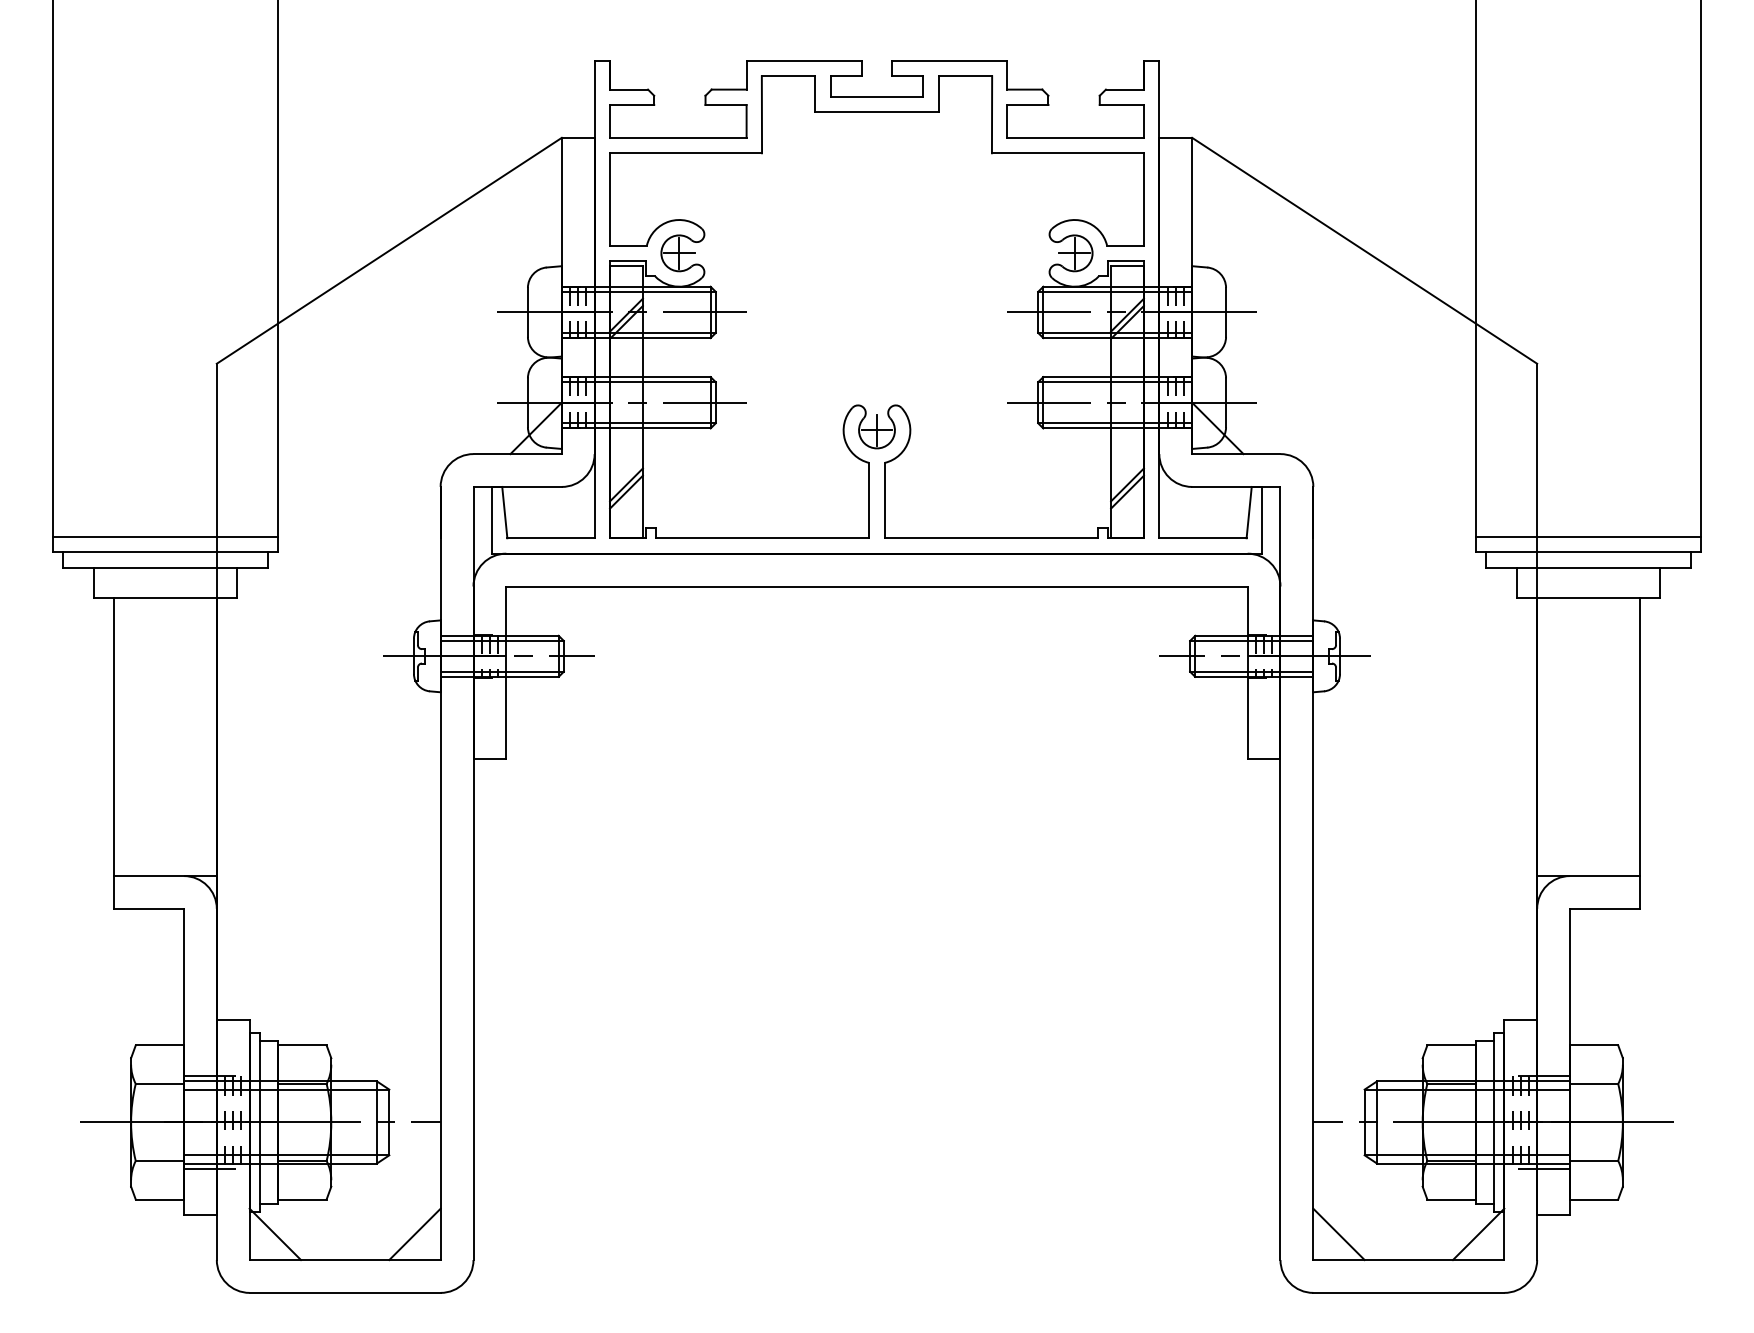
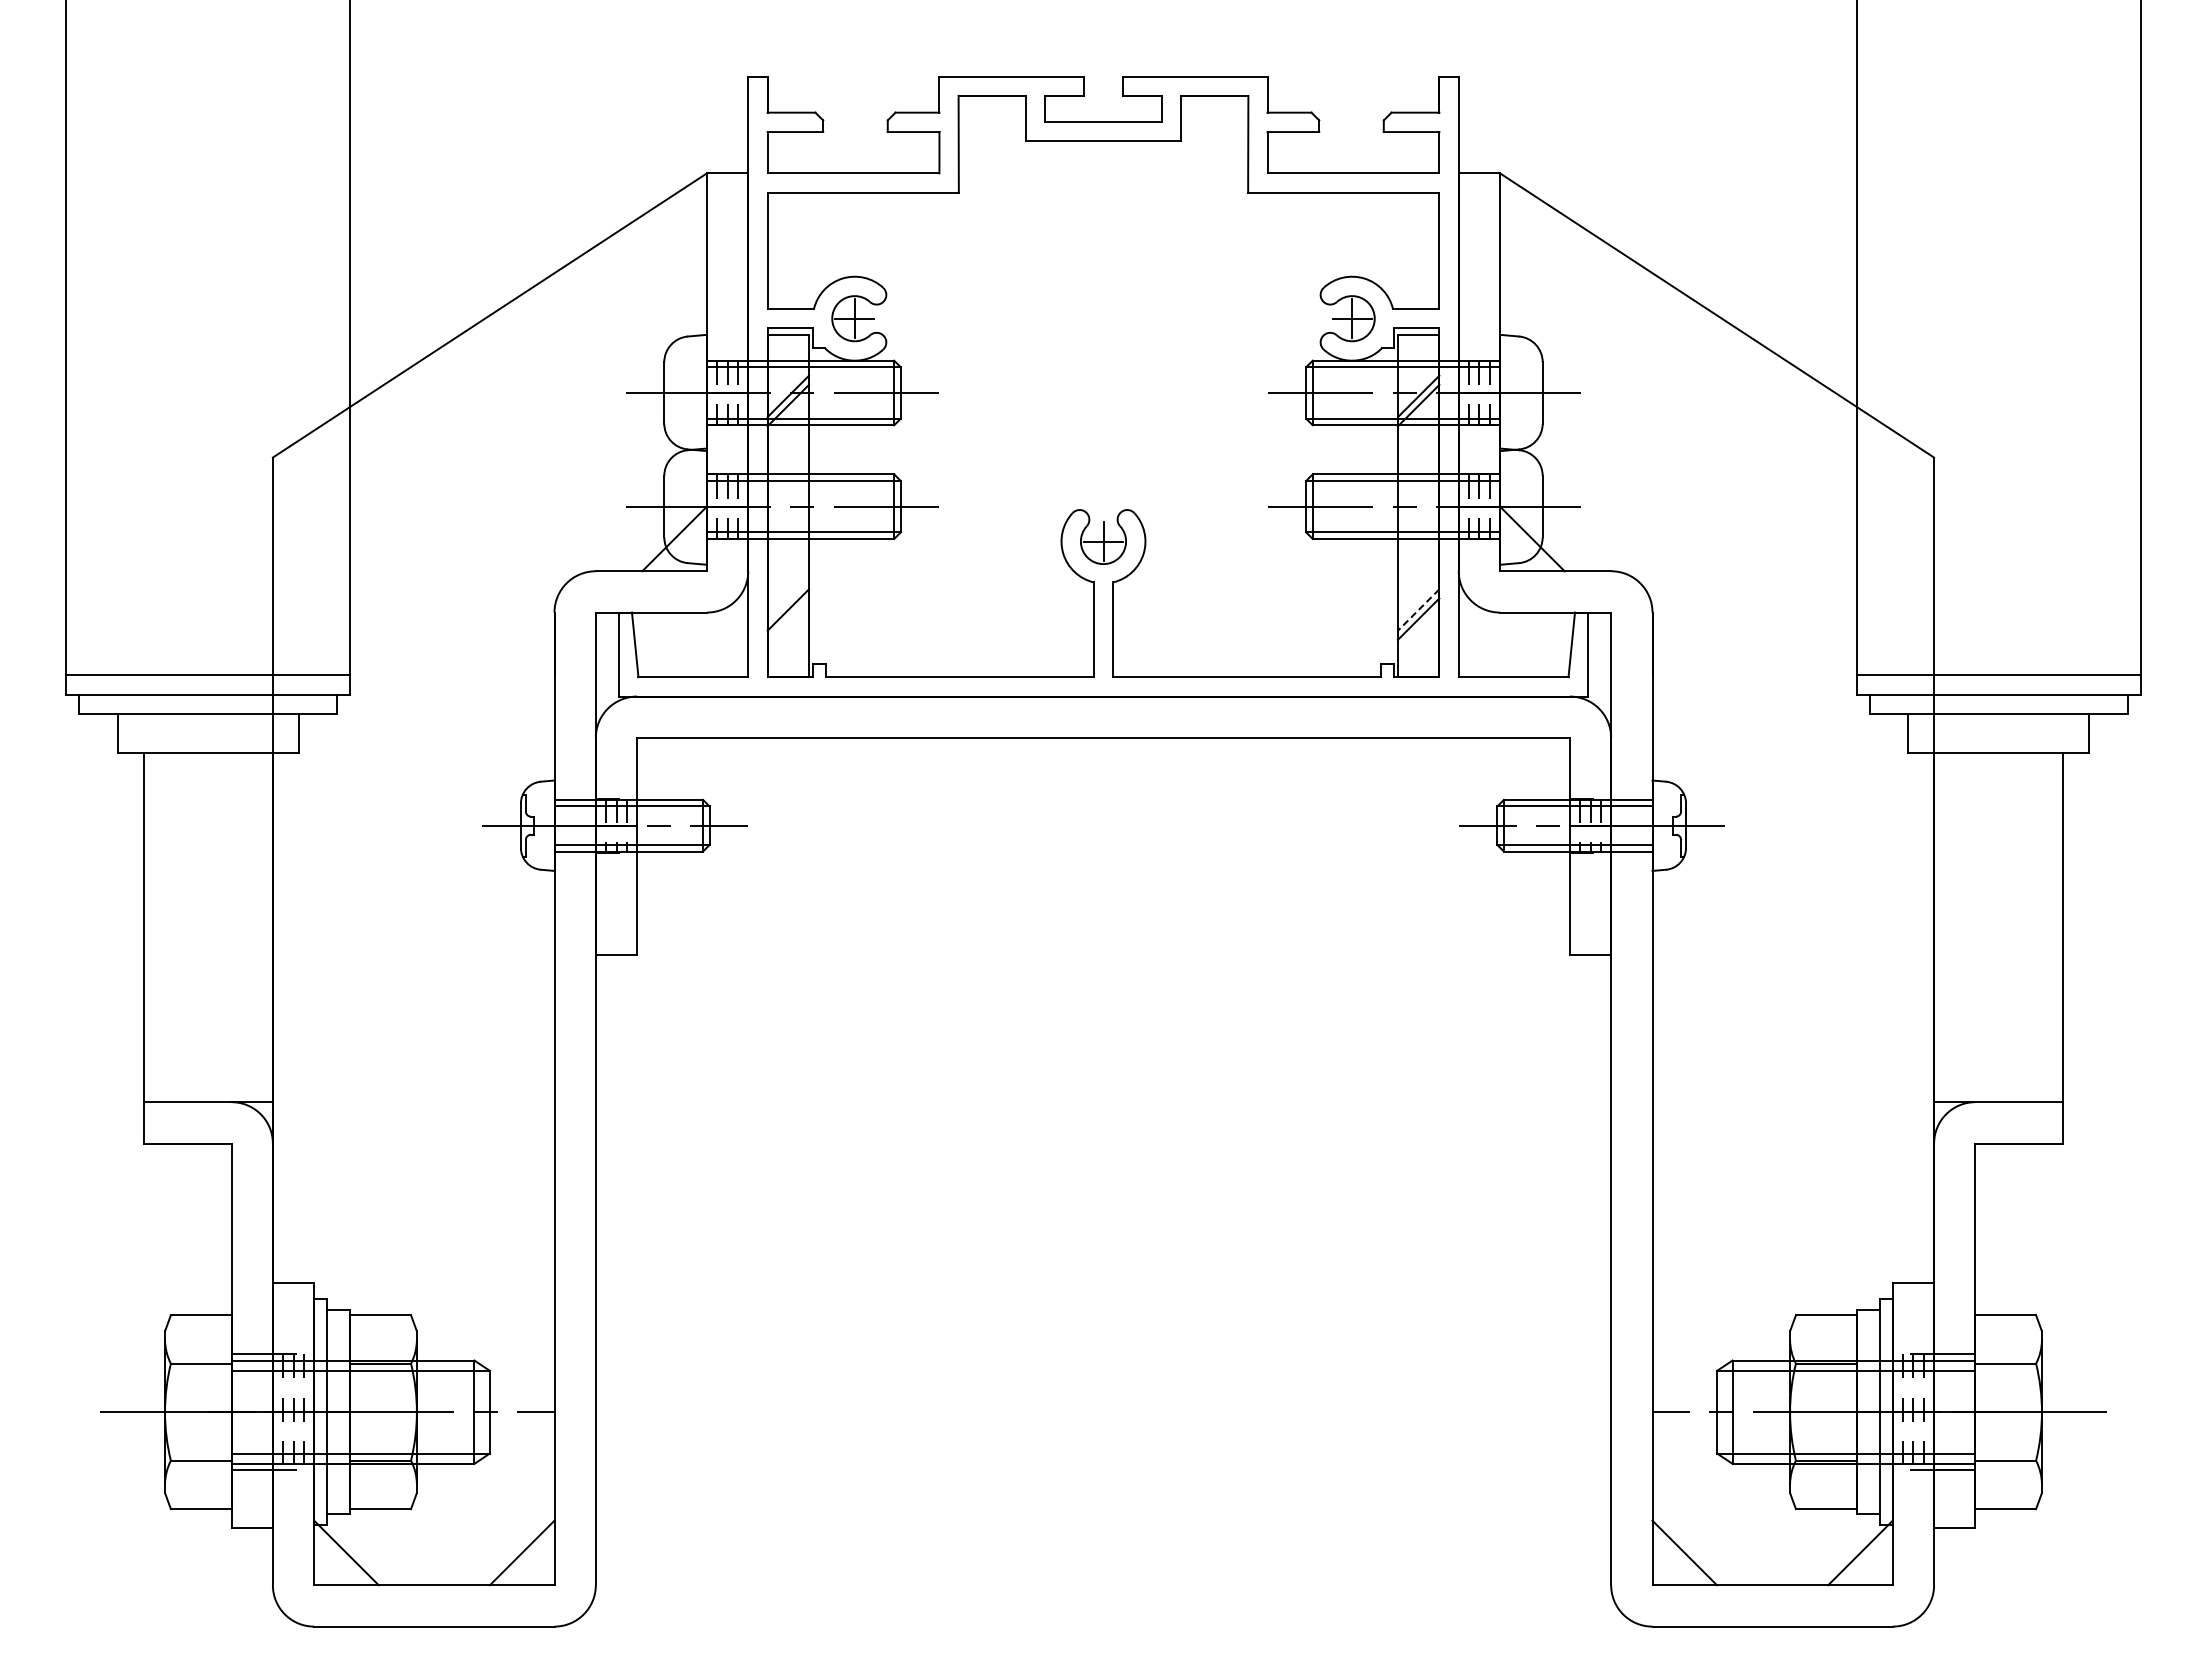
line: (1127, 485) -> (1418, 610), solid -> dashed
line: (625, 491) -> (787, 618), removed

